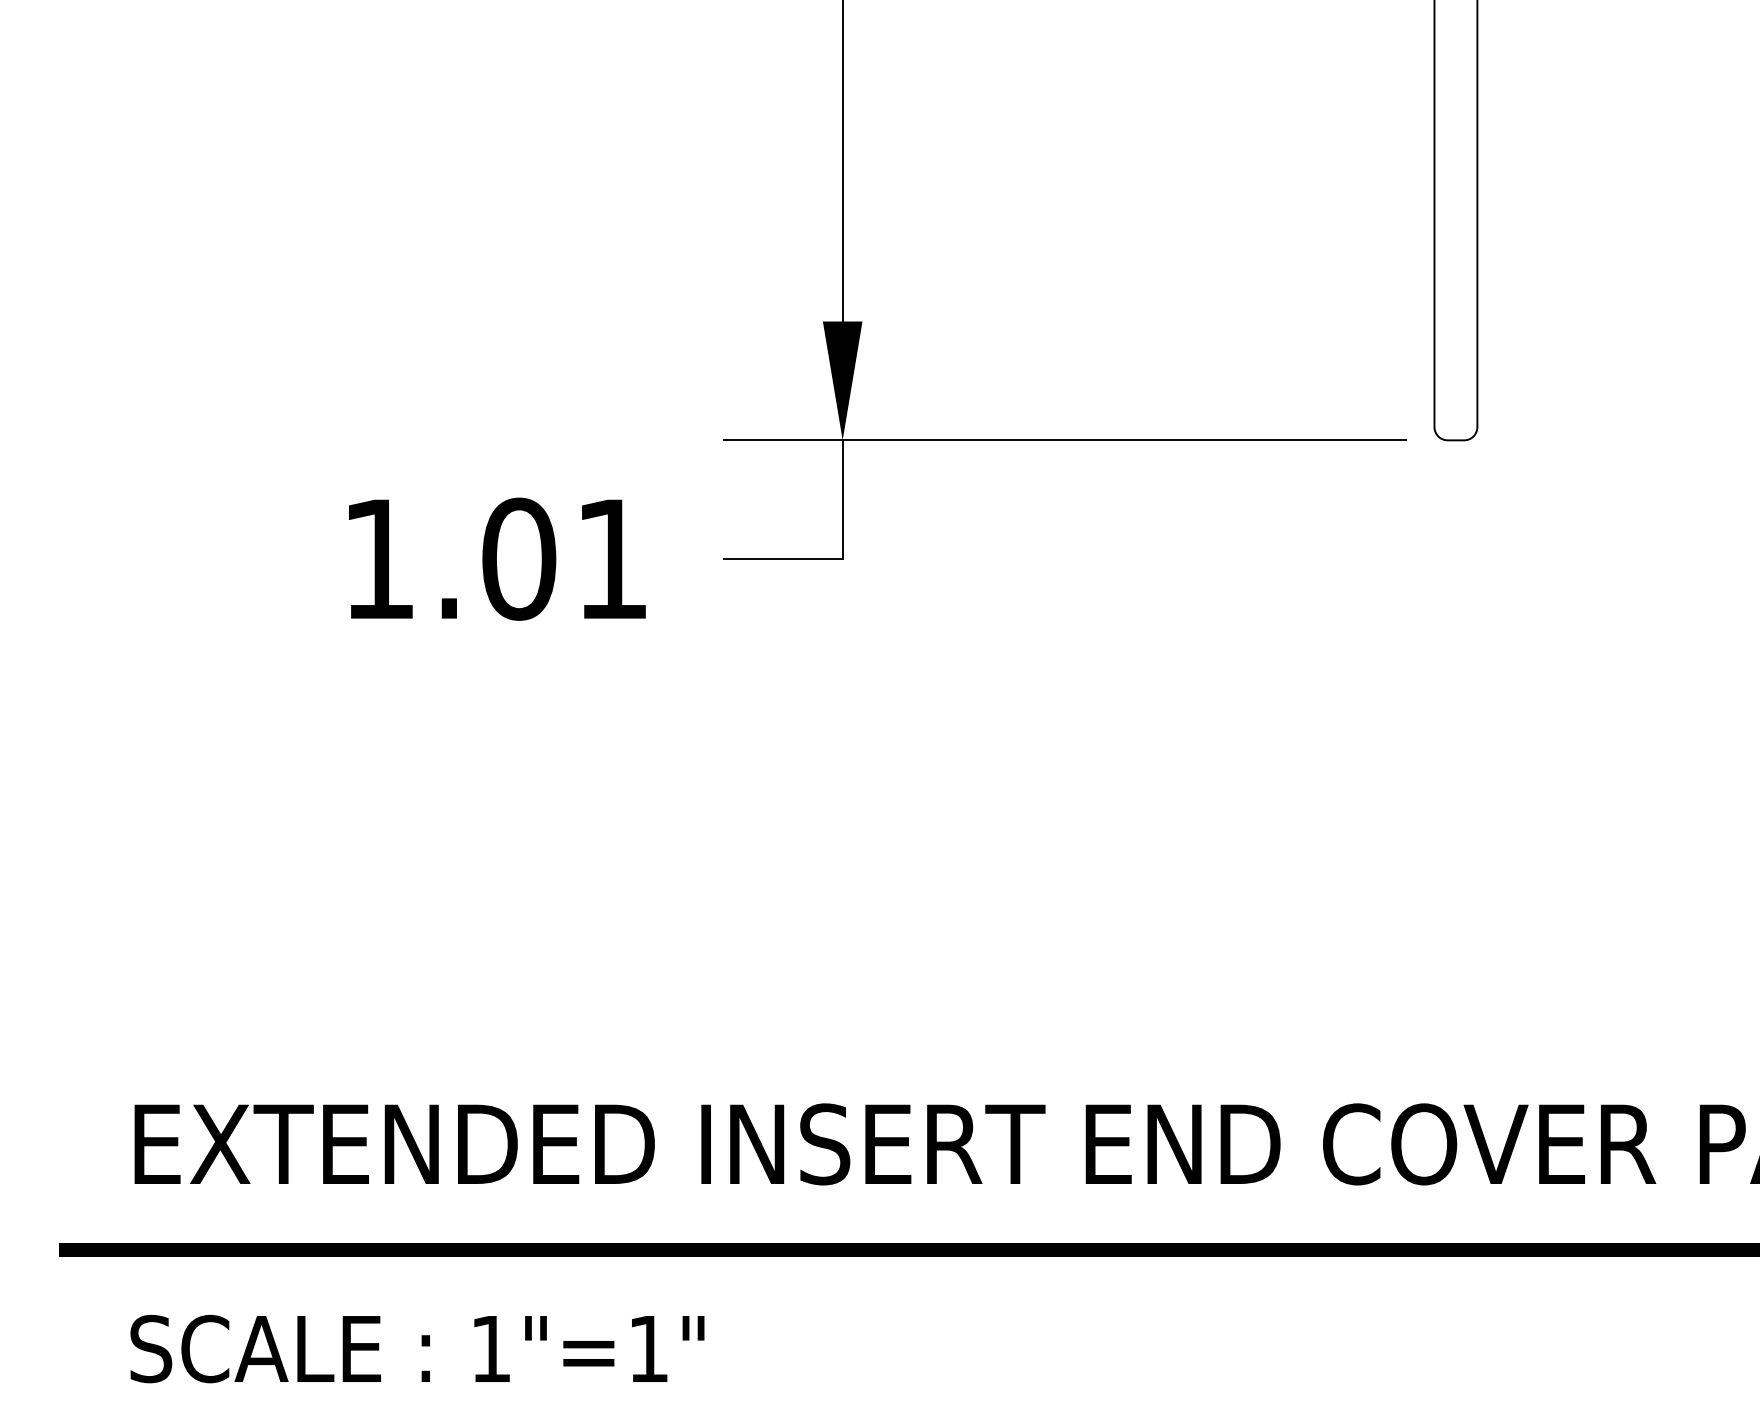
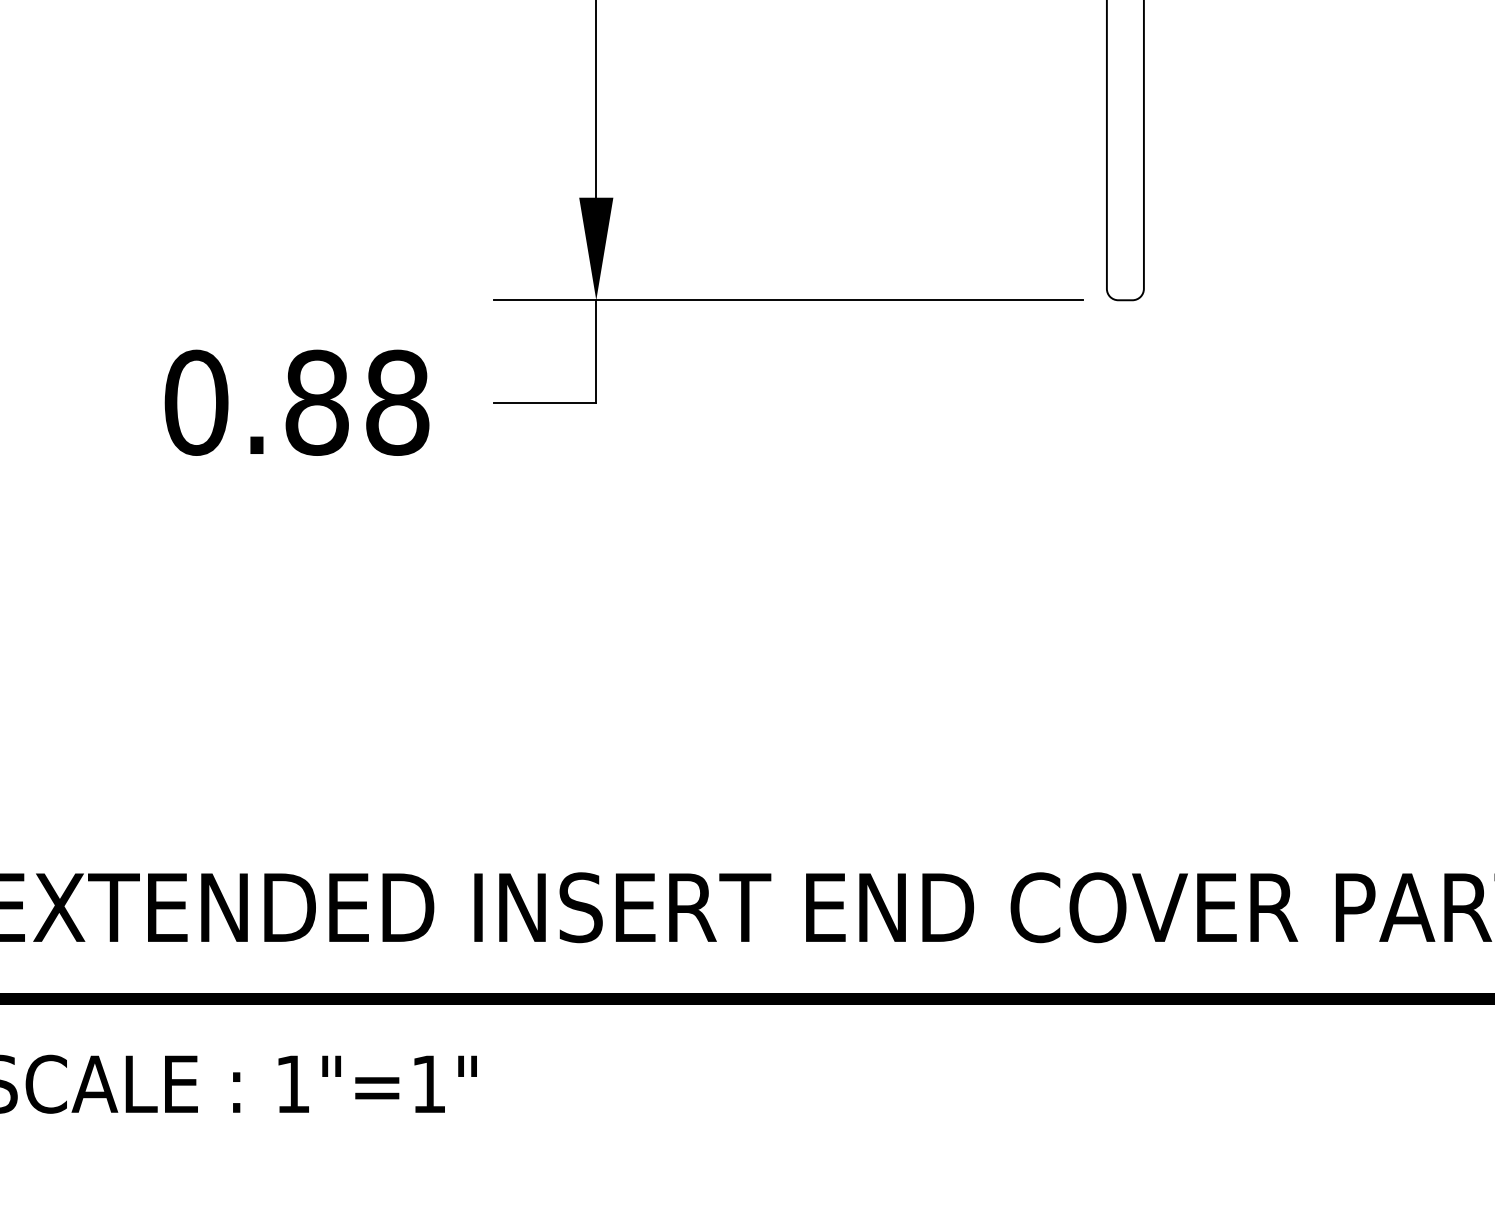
text: (495, 558) -> (296, 402), 1.01 -> 0.88

